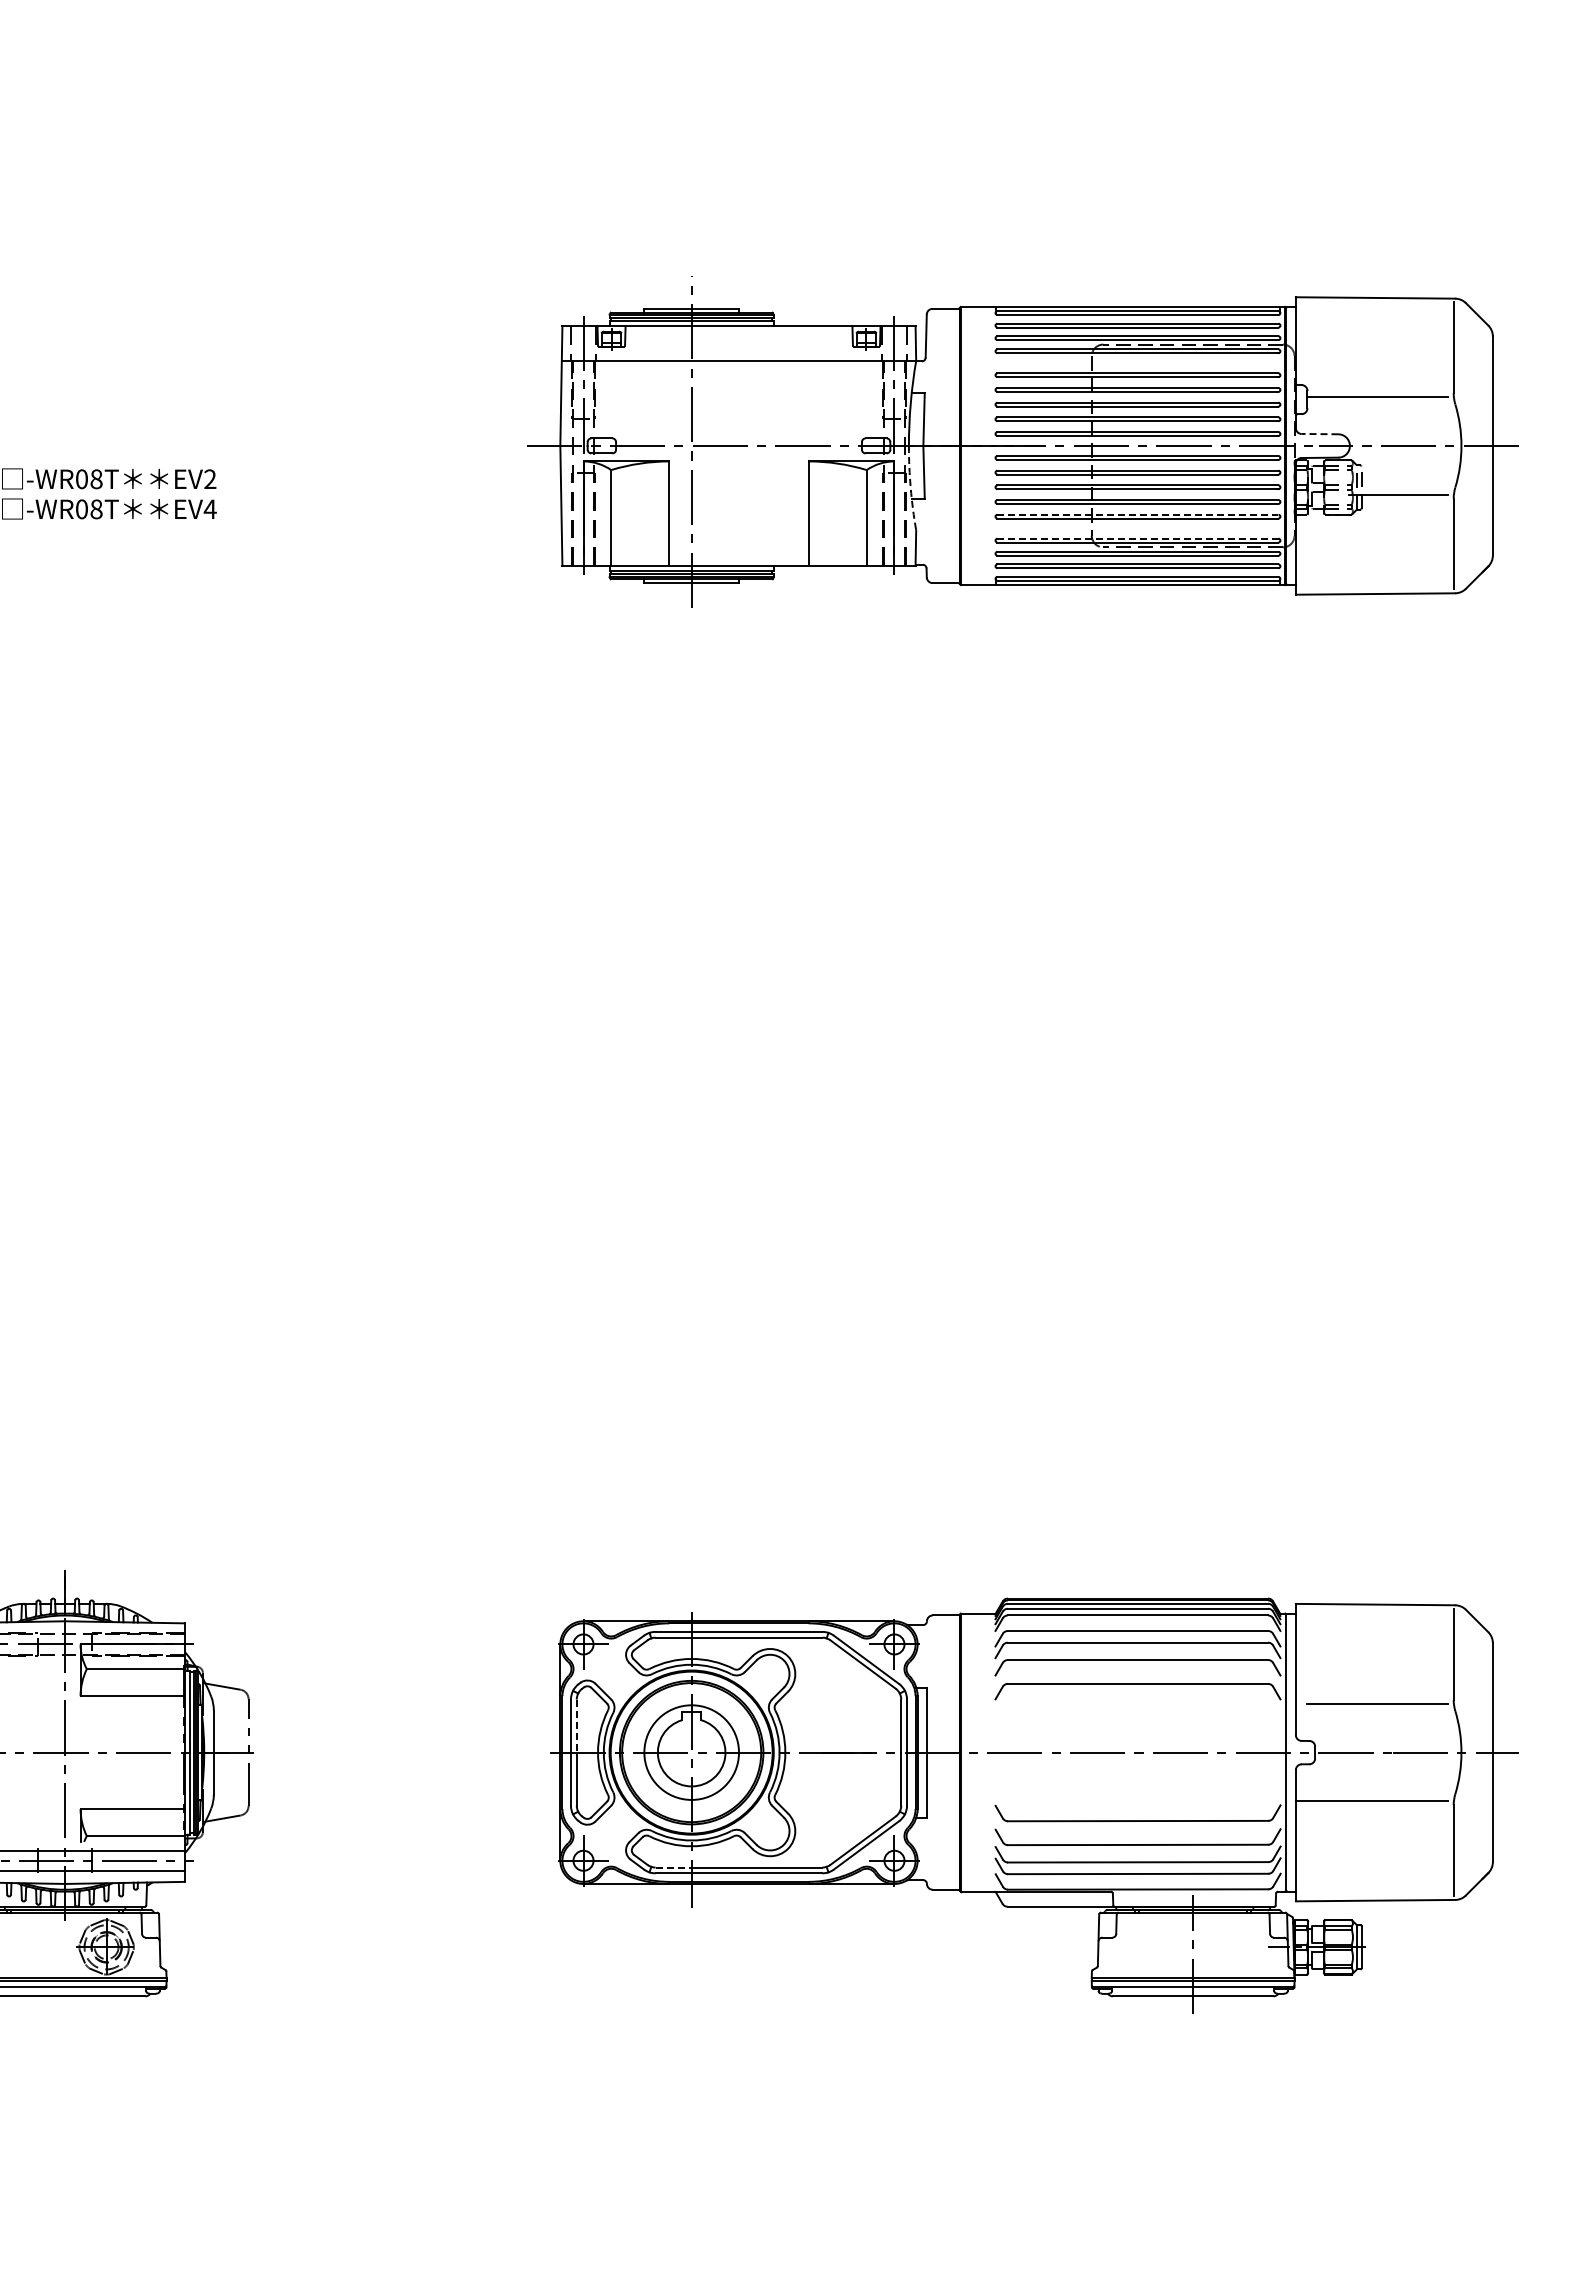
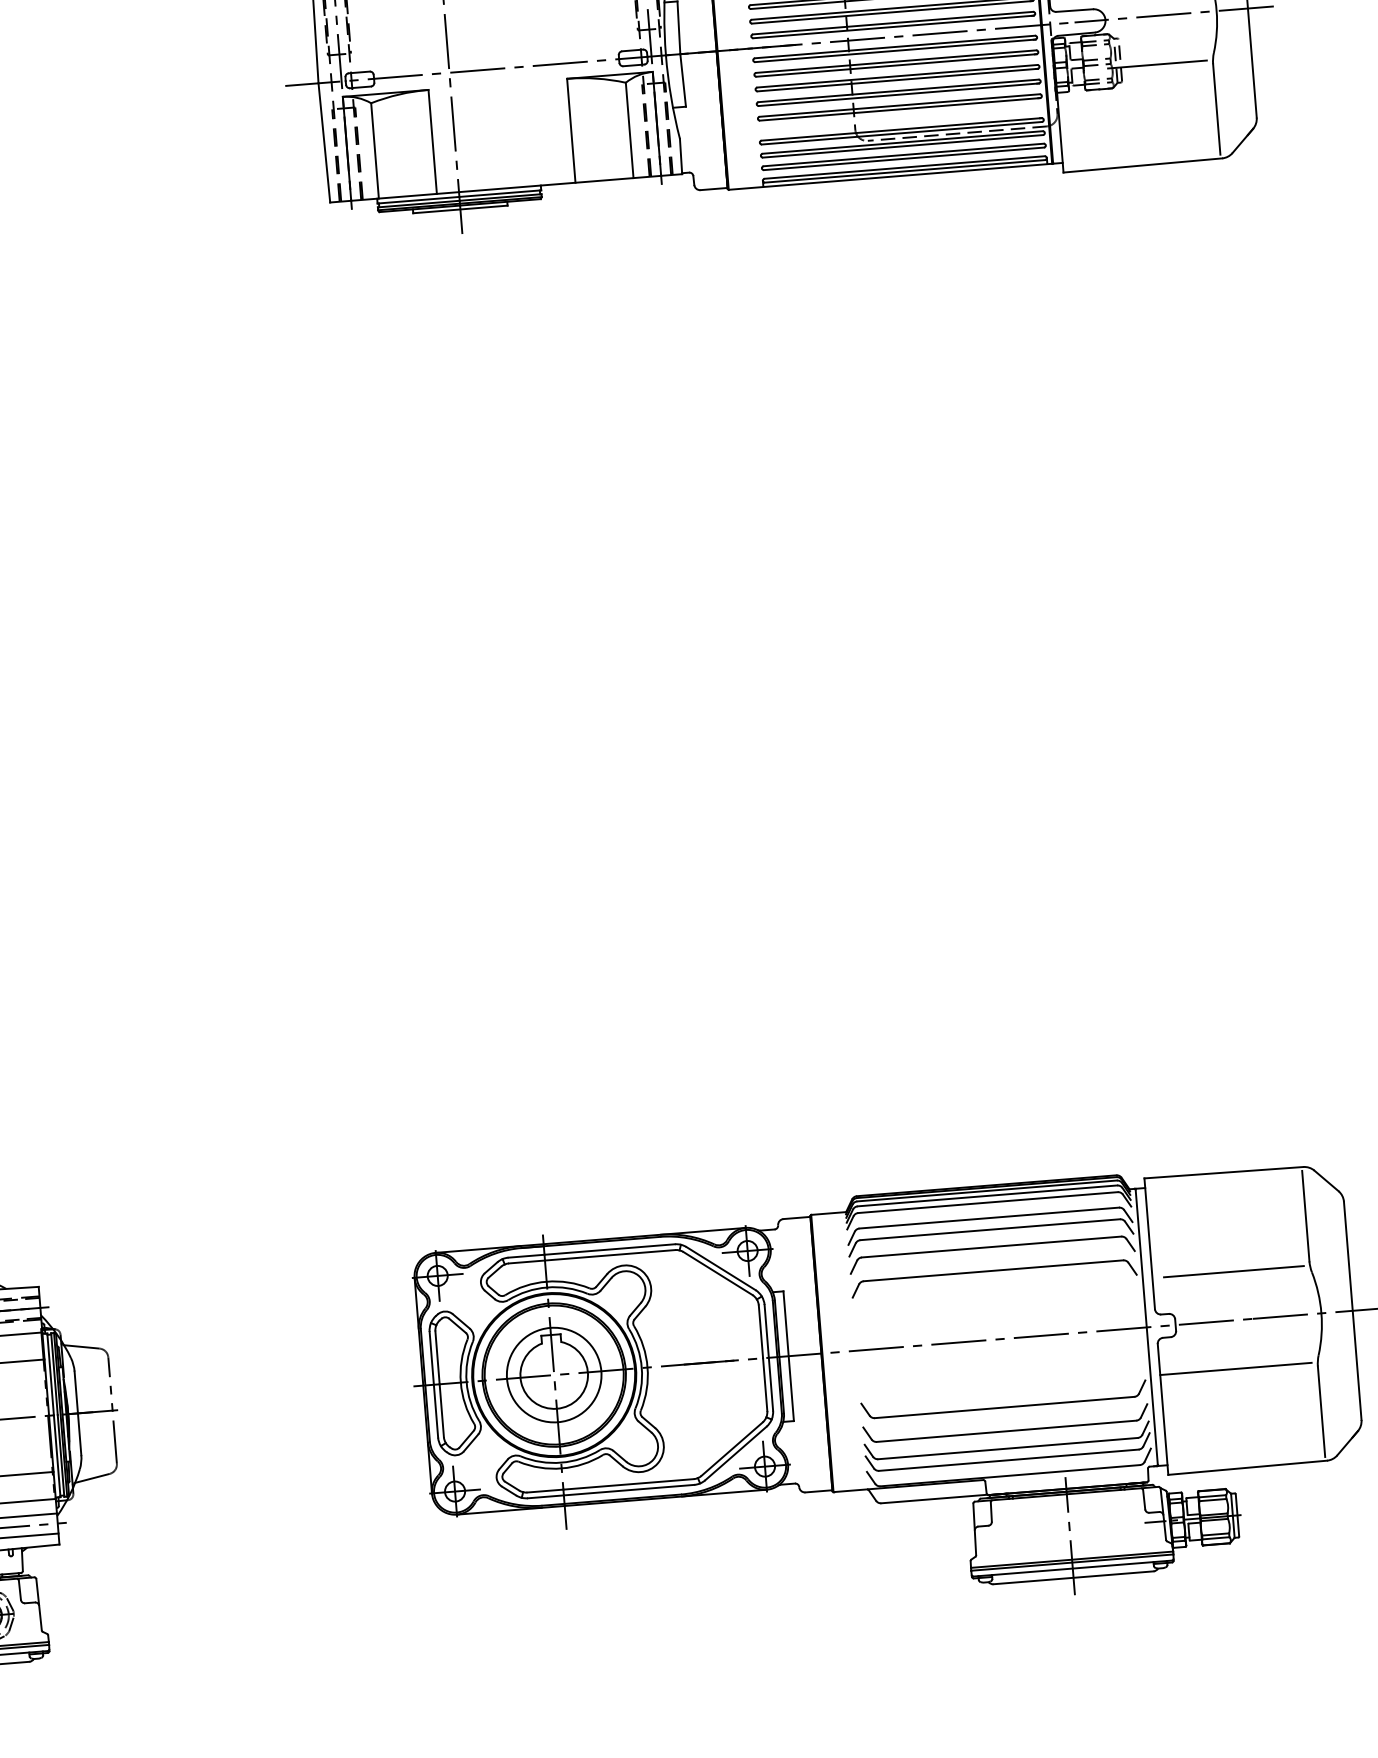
line: (1319, 434) -> (1074, 10), dashed -> solid
arc: (910, 488) -> (670, 97), dashed -> solid
line: (1137, 514) -> (899, 105), dashed -> solid
line: (1137, 538) -> (901, 129), dashed -> solid
line: (576, 1726) -> (437, 1358), dashed -> solid
line: (674, 1867) -> (546, 1490), dashed -> solid

